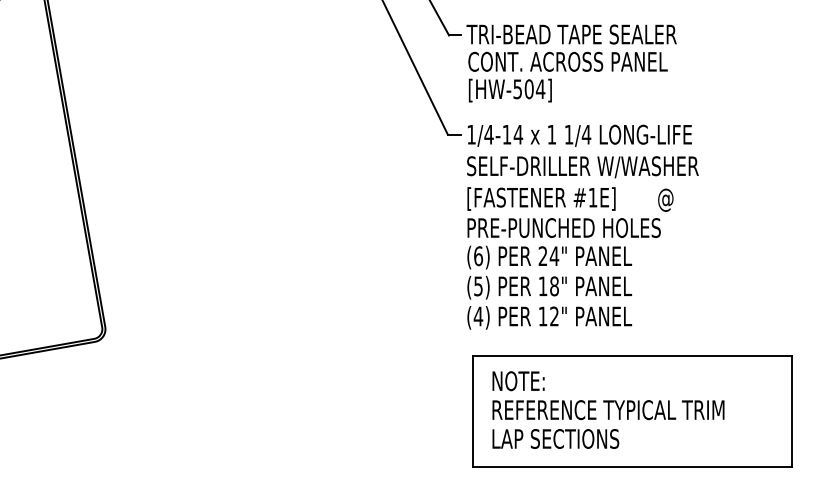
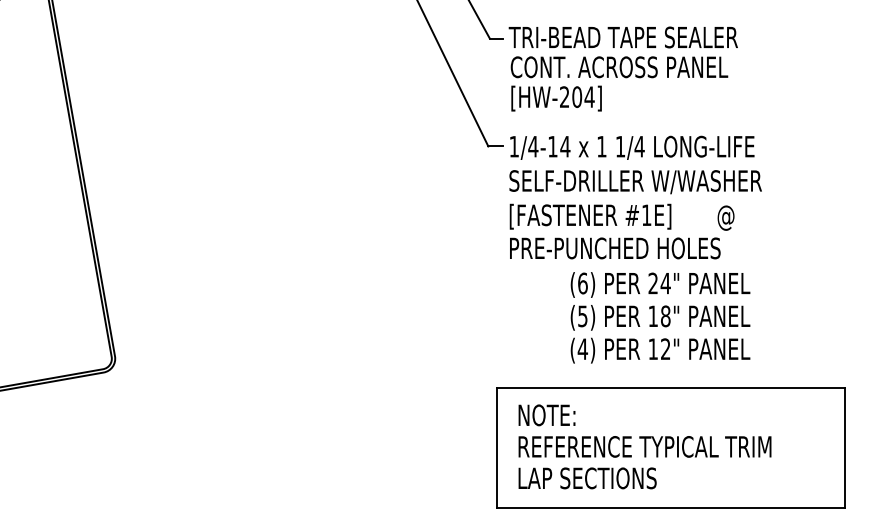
text: (517, 89) -> (564, 97), [HW-504] -> [HW-204]
text: (549, 287) -> (660, 317), moved
part: (632, 411) -> (671, 448), moved

